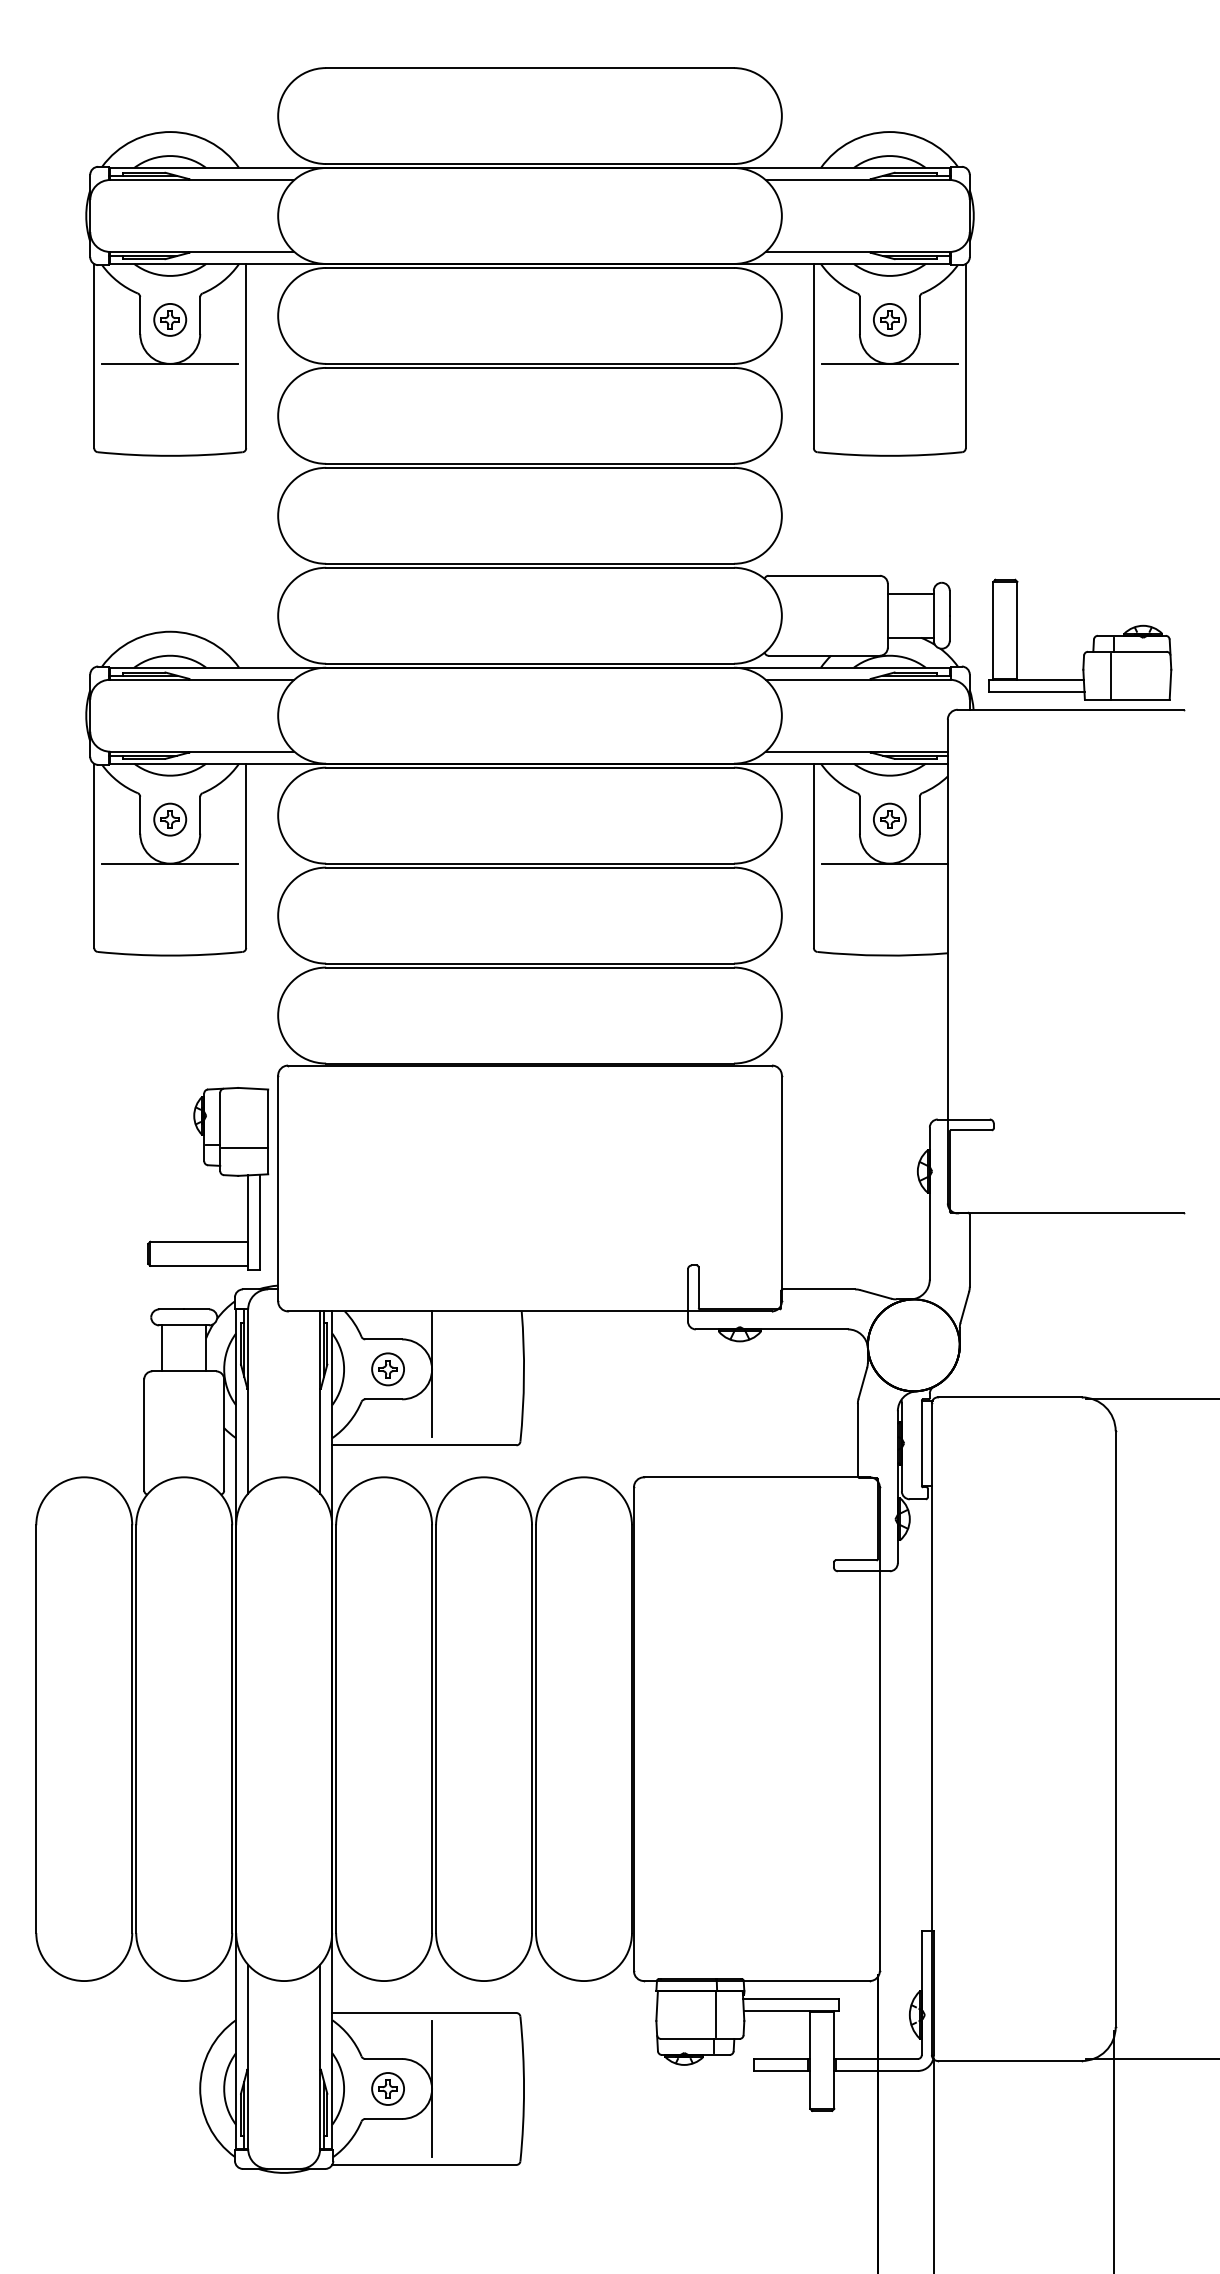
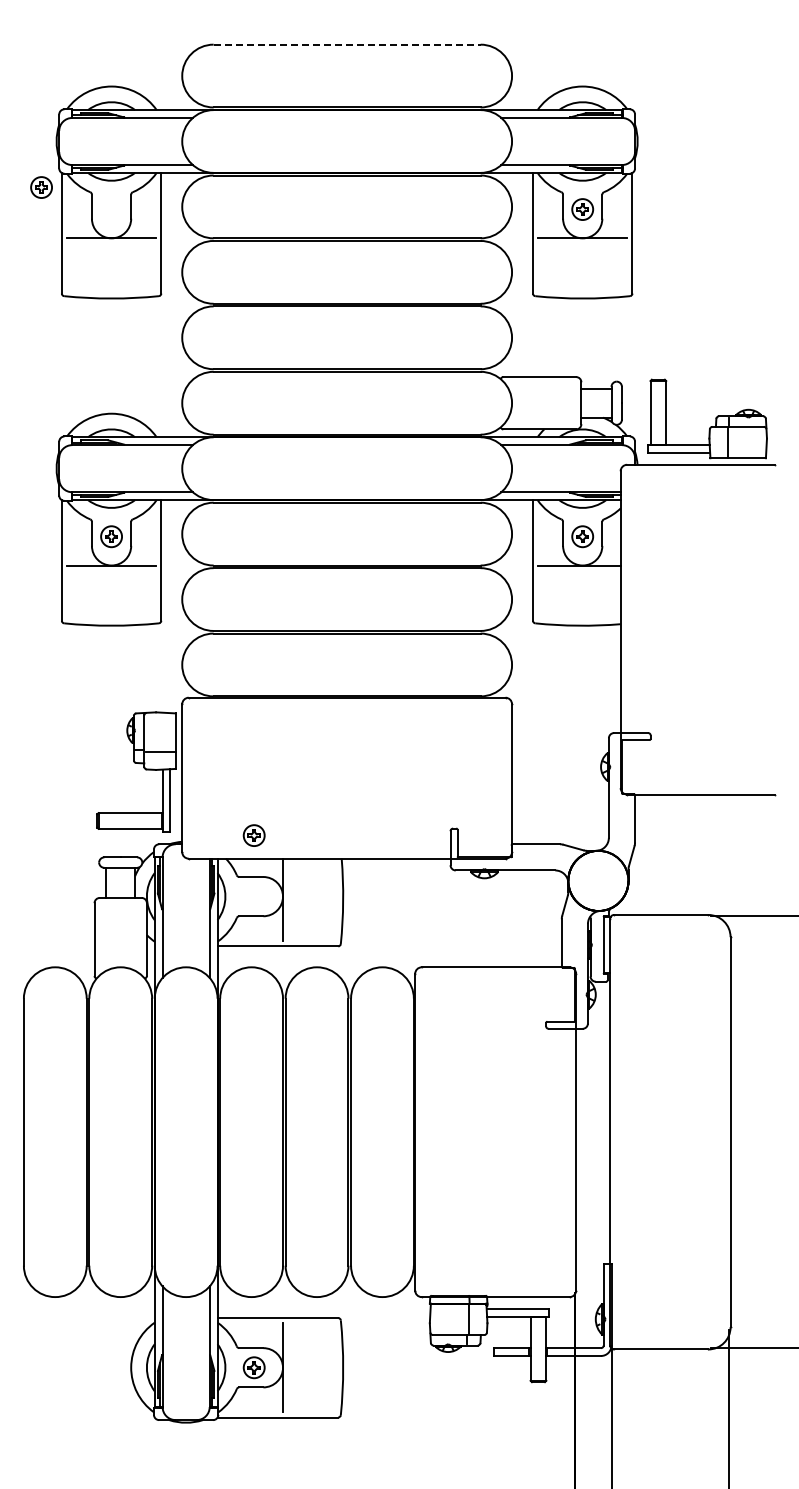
line: (530, 67) -> (347, 44), solid -> dashed
part: (170, 319) -> (41, 187), moved
part: (386, 1369) -> (253, 835), moved

